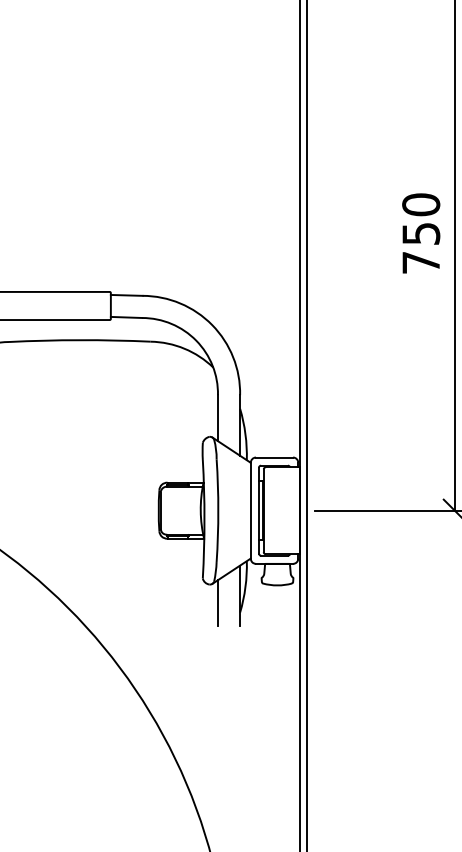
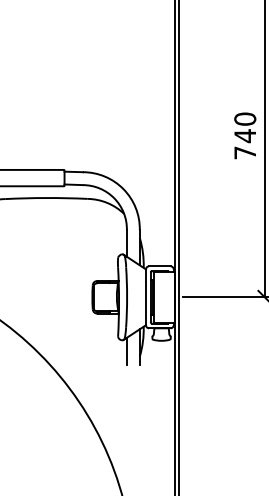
text: (421, 234) -> (245, 136), 750 -> 740

